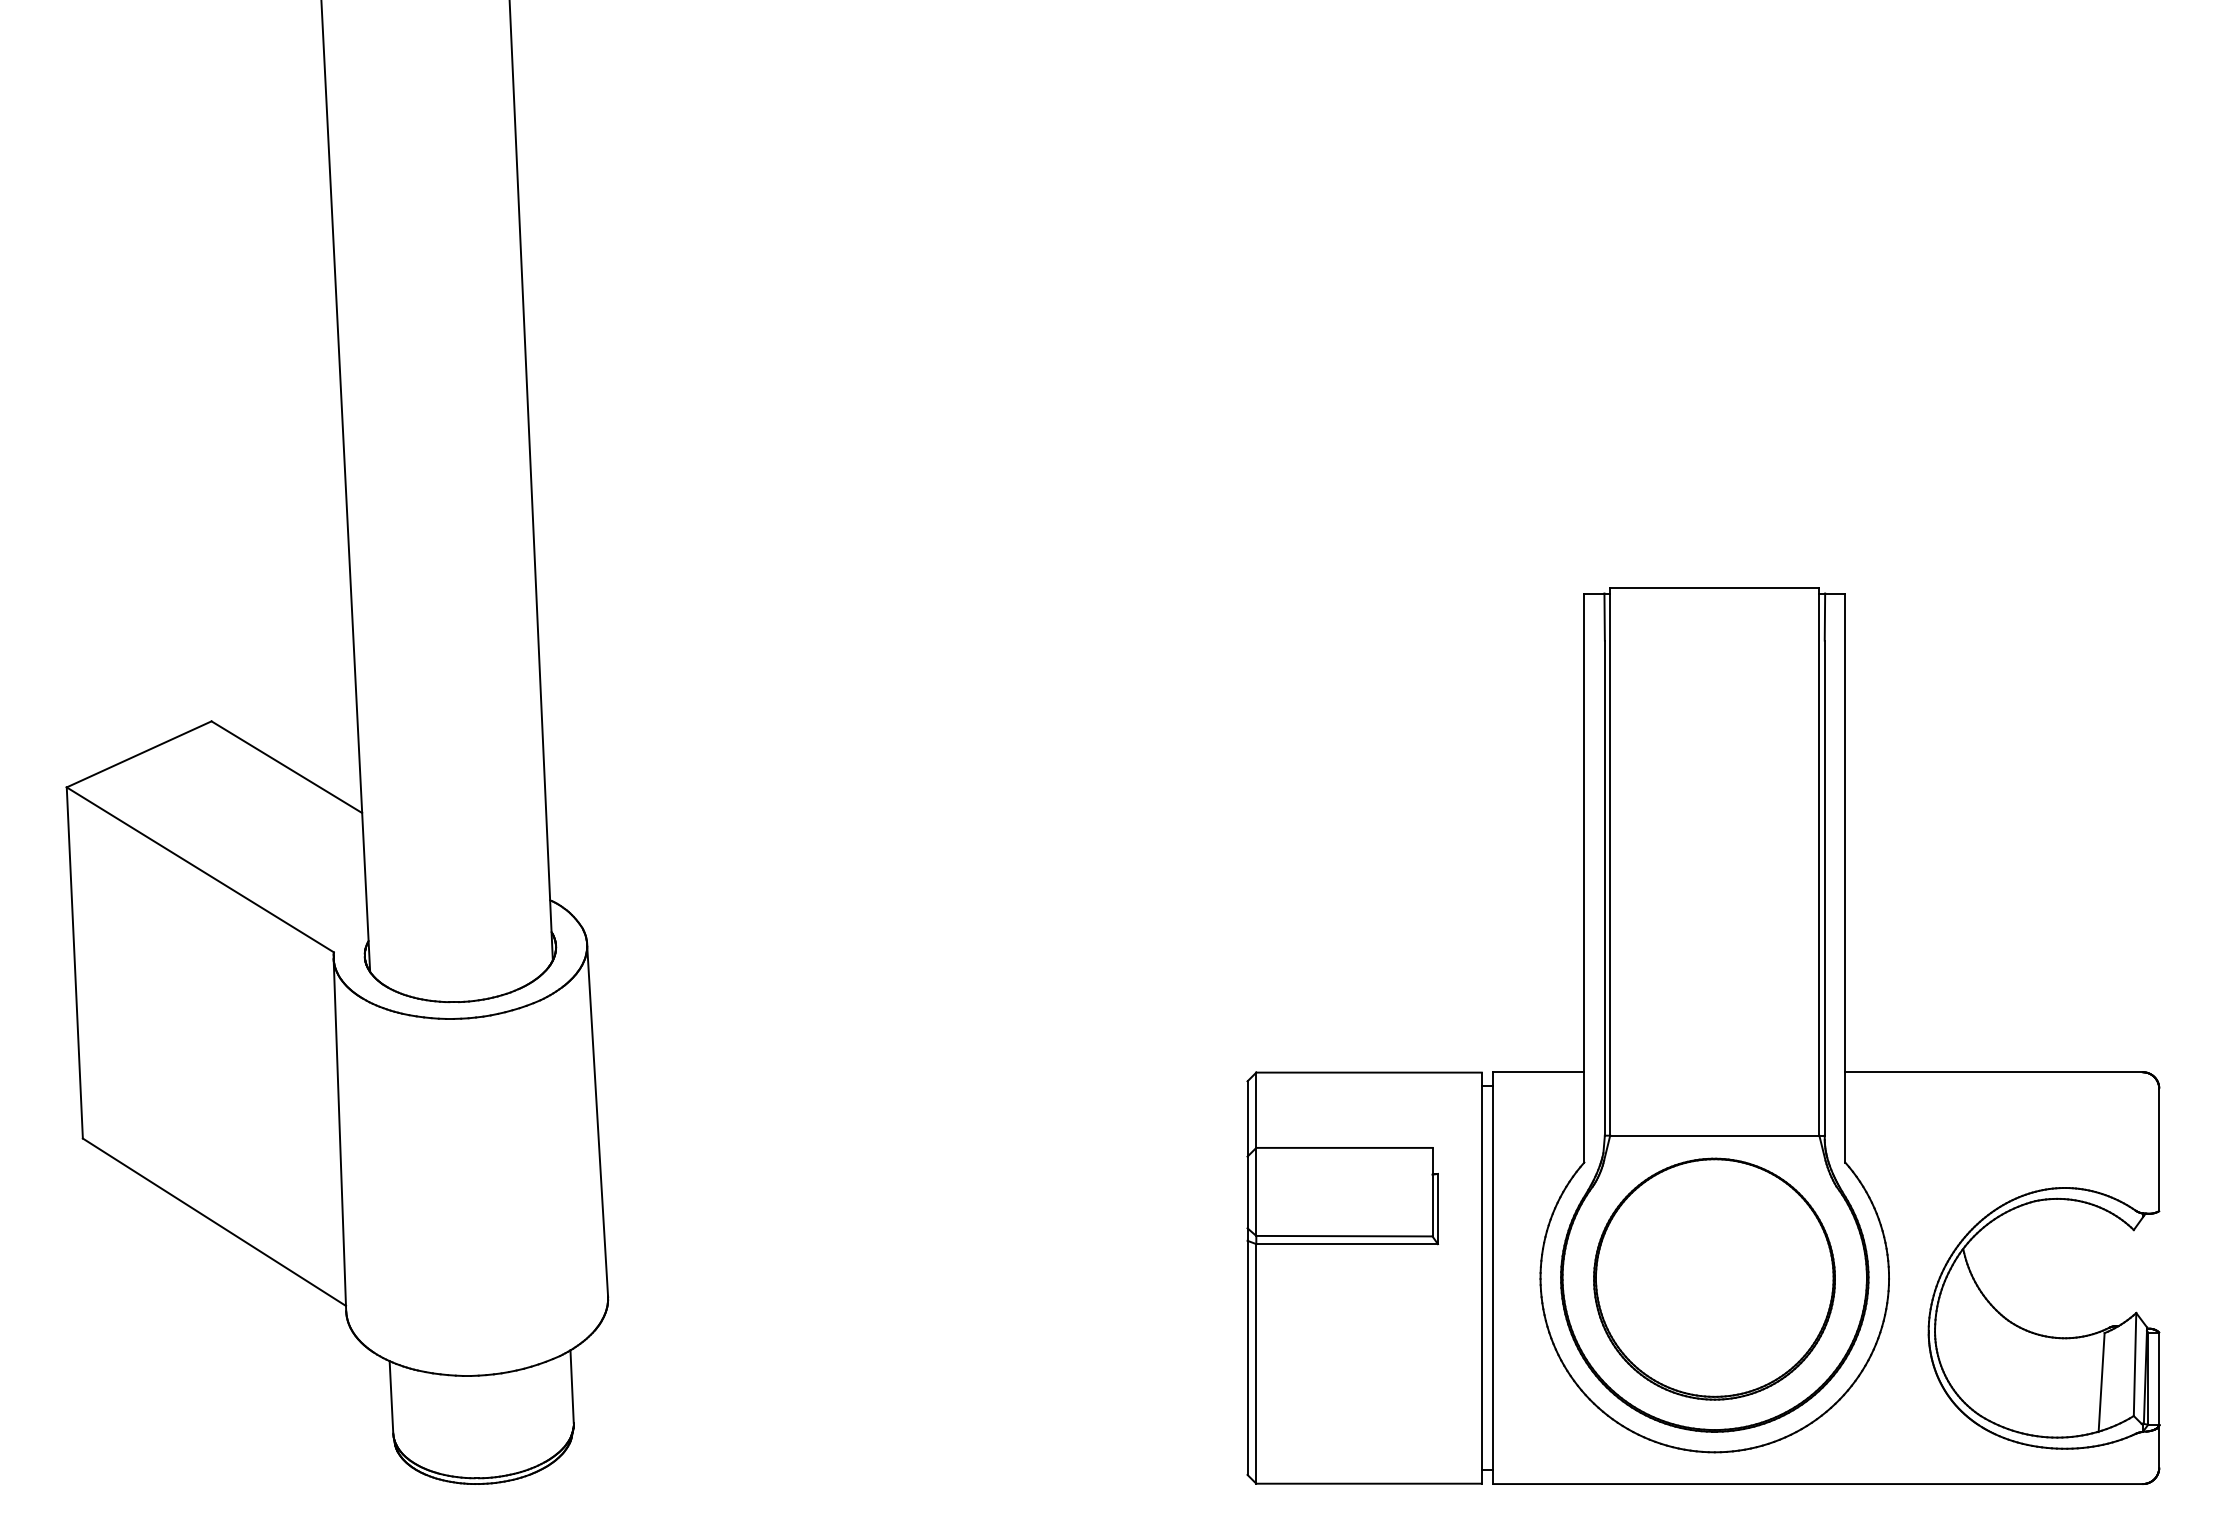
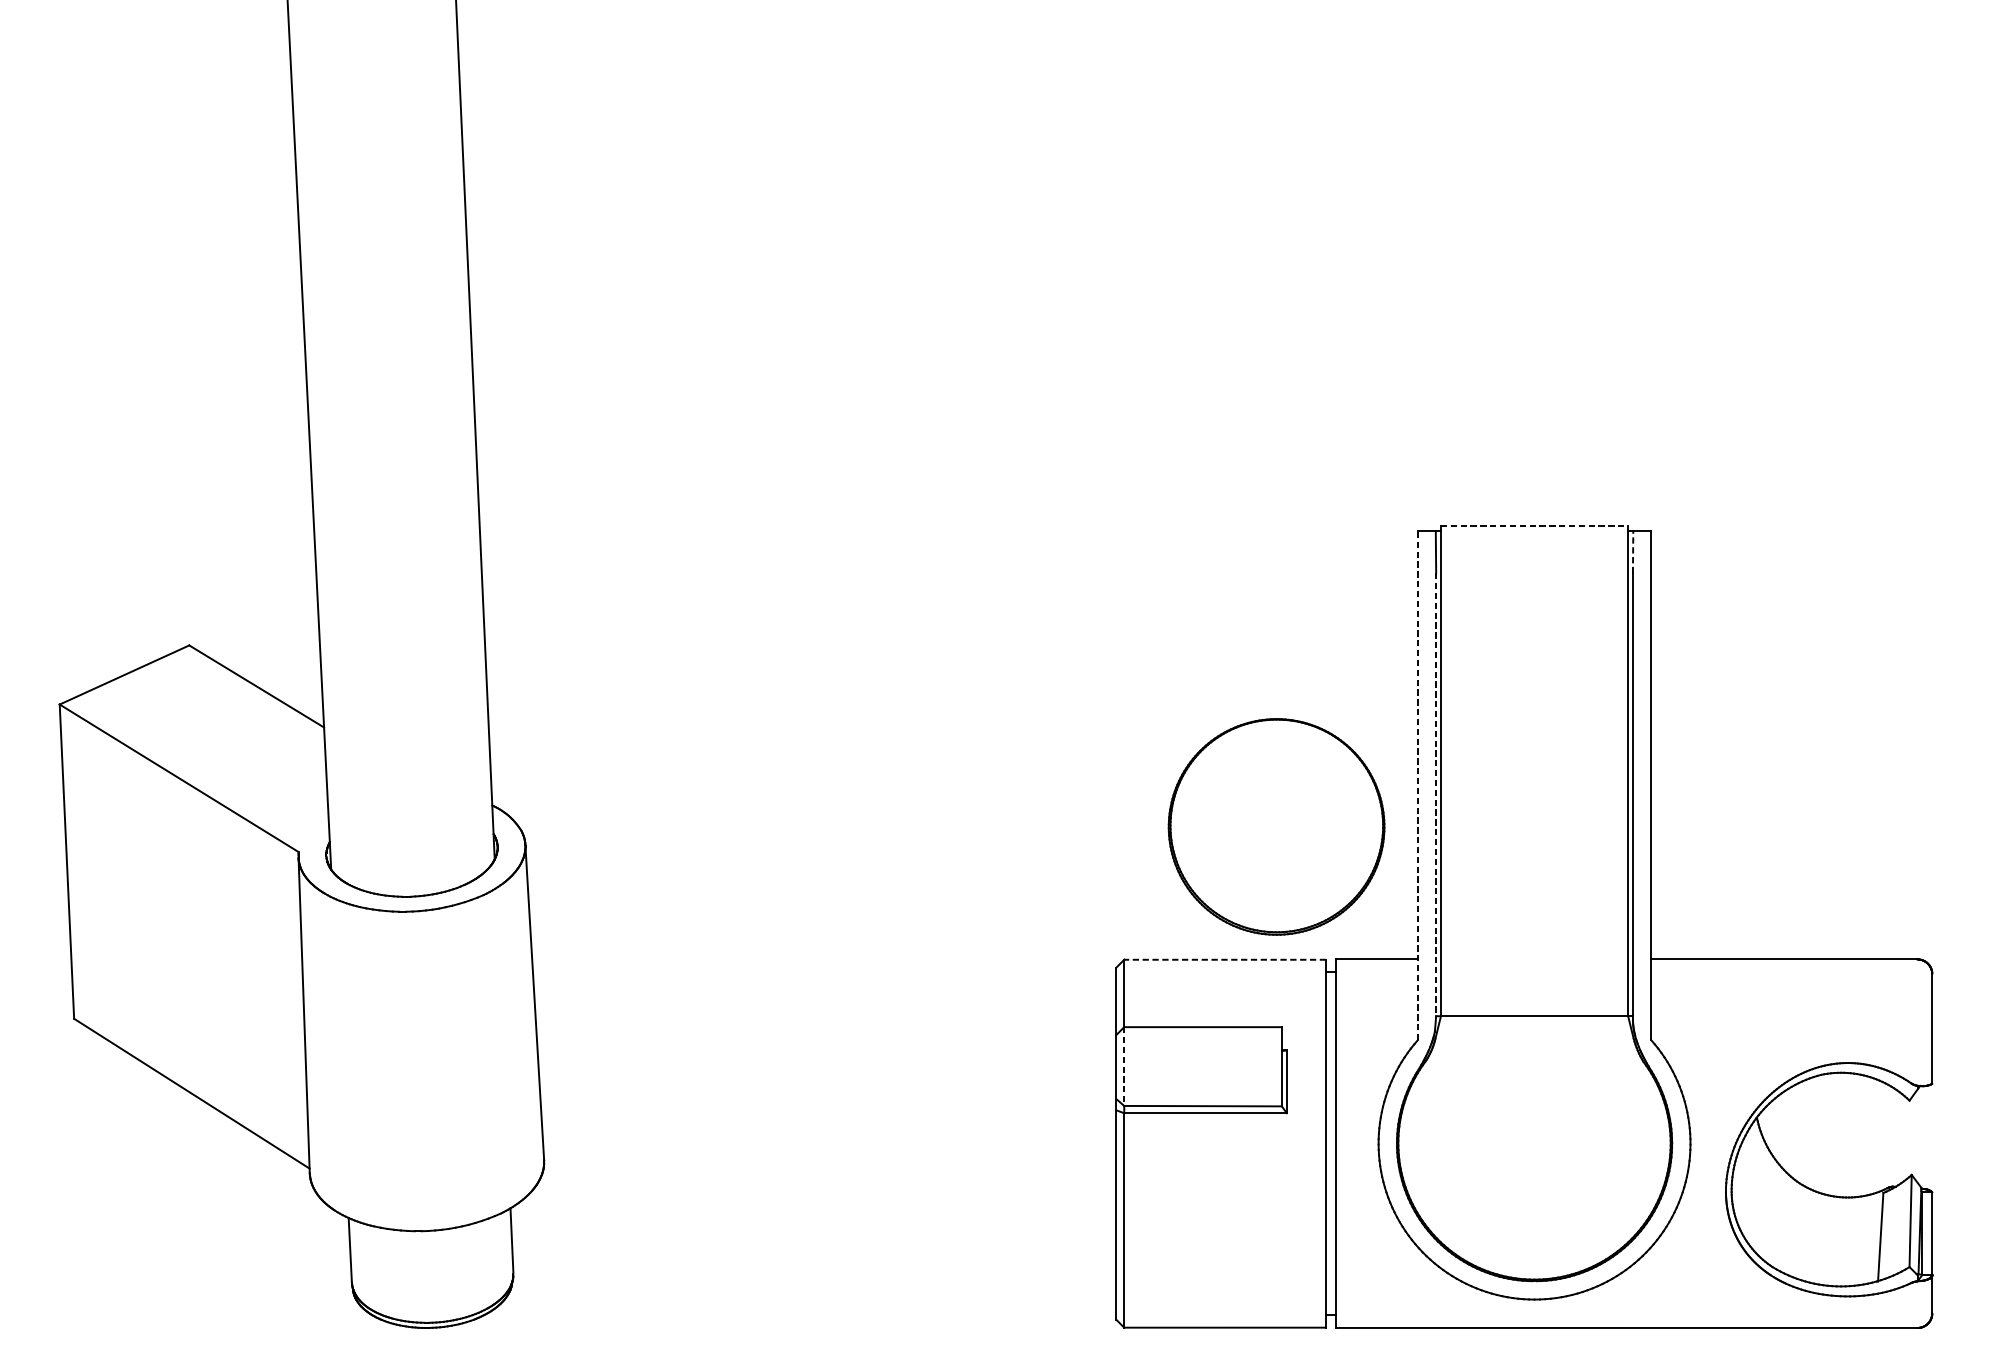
line: (1714, 588) -> (1534, 526), solid -> dashed
line: (1824, 617) -> (1632, 552), solid -> dashed
line: (1584, 877) -> (1417, 785), solid -> dashed
line: (1604, 888) -> (1435, 795), solid -> dashed
line: (1369, 1072) -> (1225, 959), solid -> dashed
line: (1256, 1192) -> (1124, 1067), solid -> dashed
part: (1714, 1278) -> (1276, 826), moved

